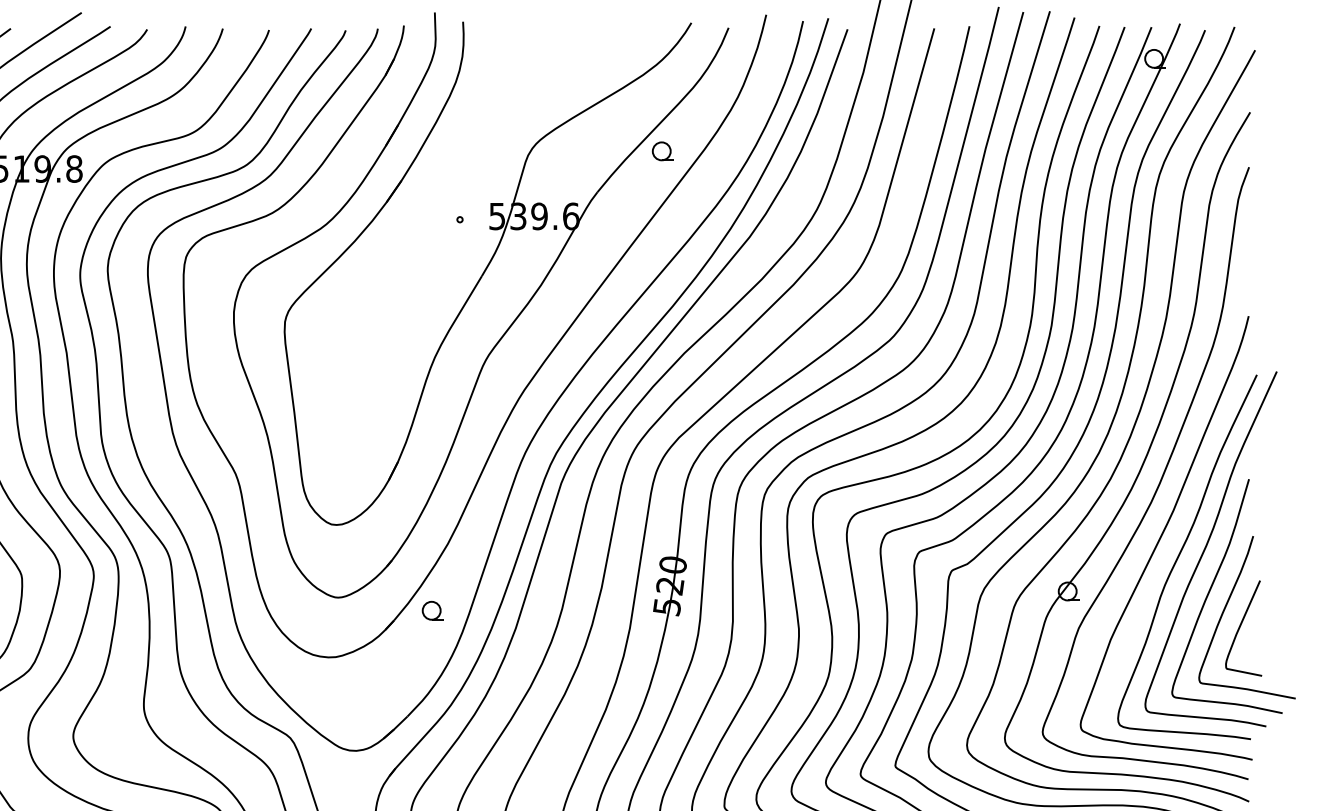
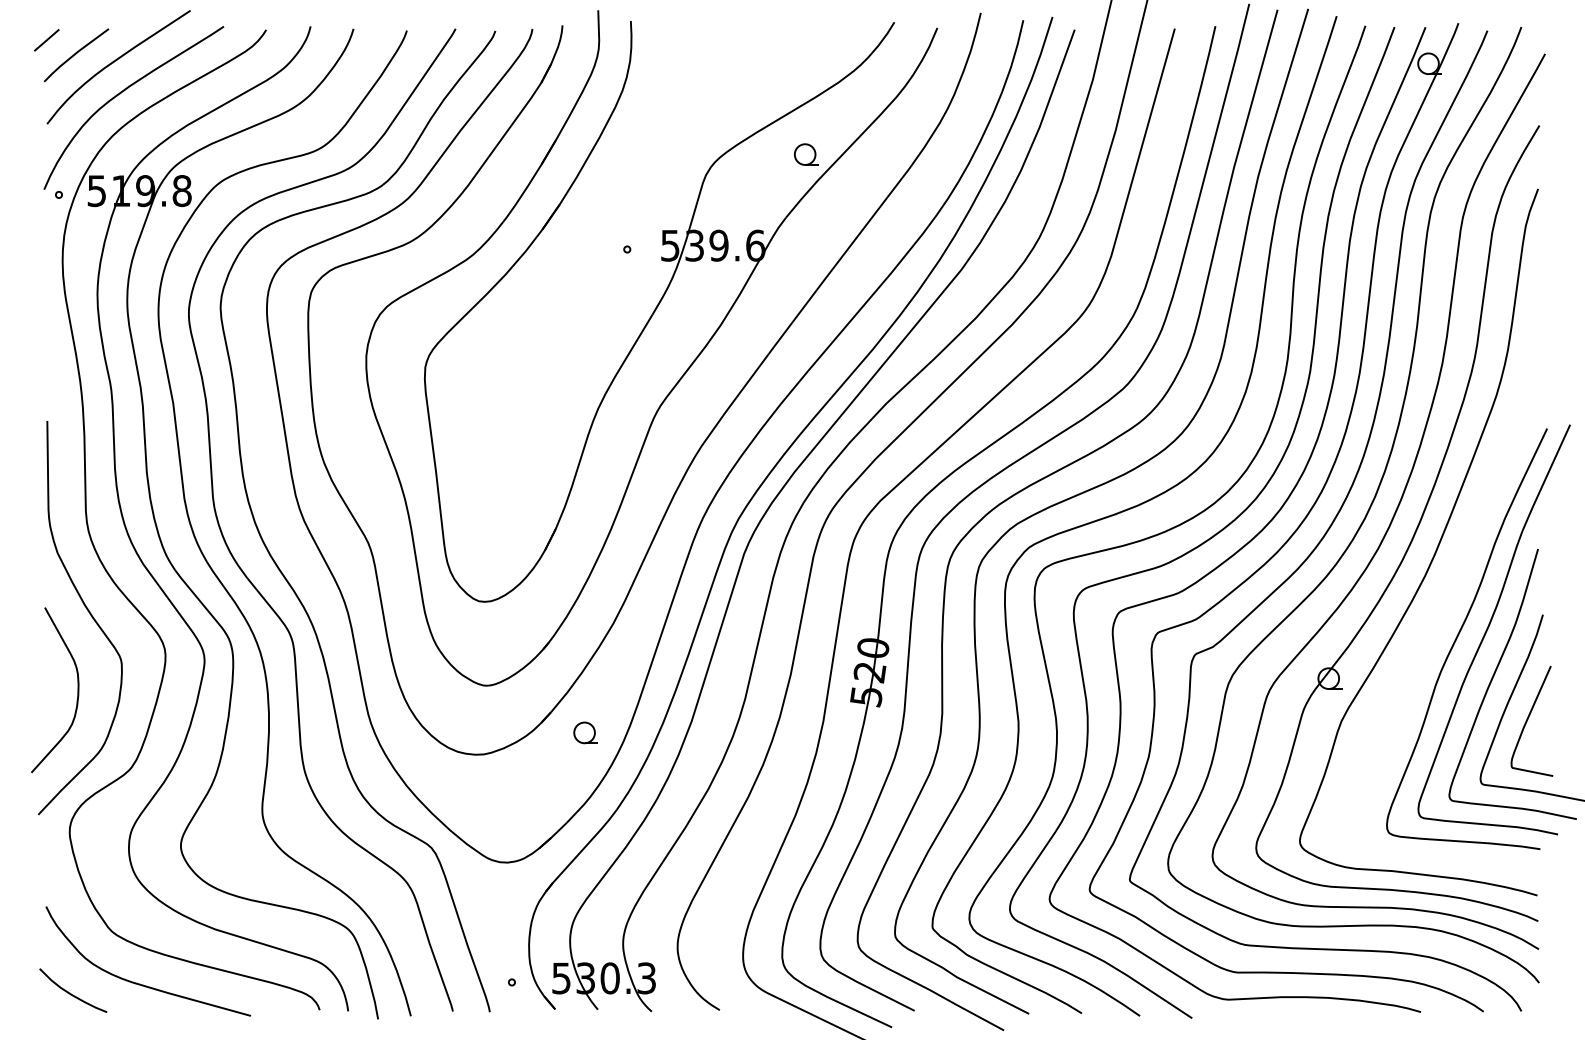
part: (662, 151) -> (806, 154), moved
curve: (1162, 535) -> (1438, 613), removed
part: (432, 610) -> (585, 732), moved

